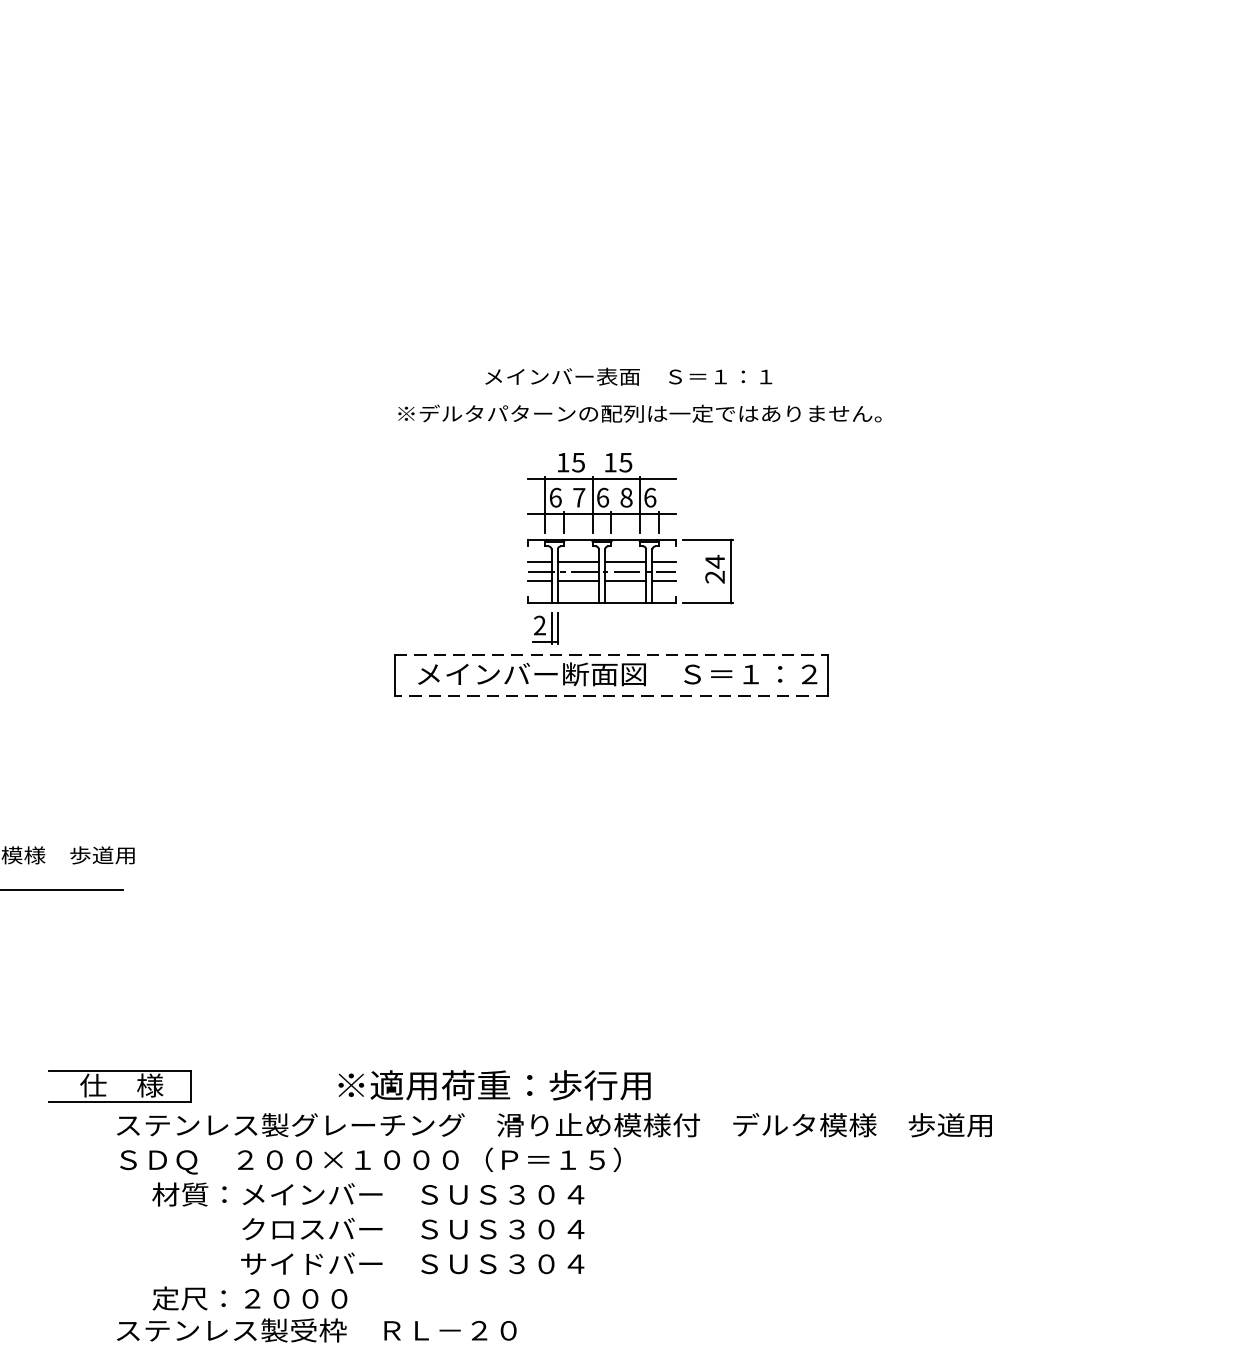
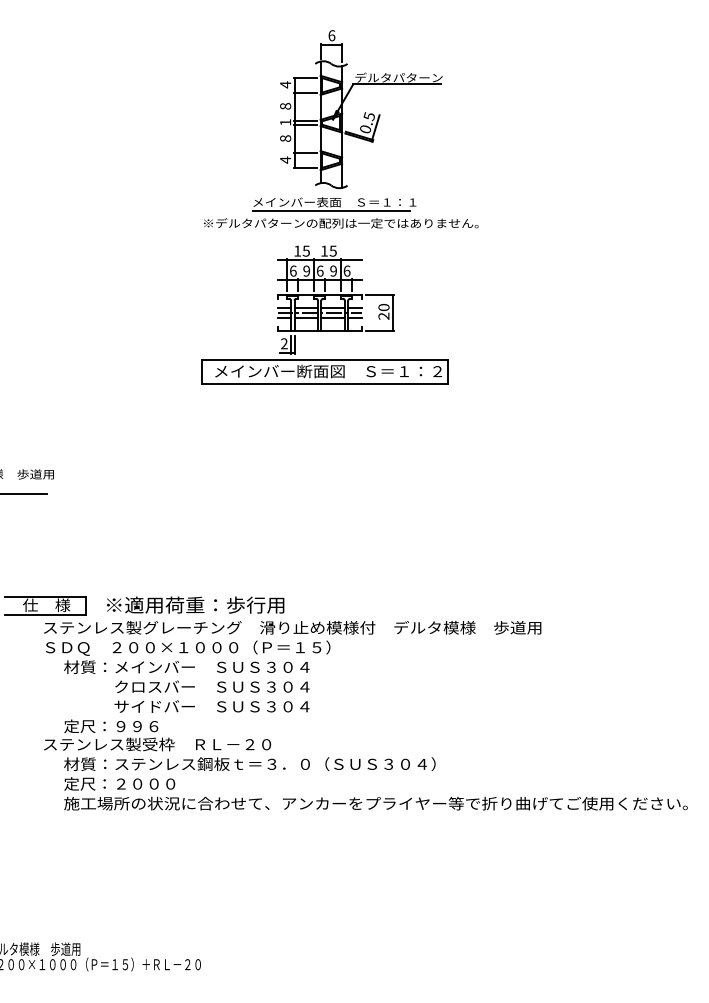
part: (675, 213) -> (361, 109), added
line: (622, 391) -> (331, 210), added
text: (578, 496) -> (306, 270), 7 -> 9
text: (626, 496) -> (333, 270), 8 -> 9
text: (714, 561) -> (383, 307), 24 -> 20
line: (612, 654) -> (325, 360), dashed -> solid
line: (610, 695) -> (324, 383), dashed -> solid
text: (494, 1084) -> (195, 604), moved
text: (295, 1298) -> (145, 726), 定尺：２０００ -> 定尺：９９６

